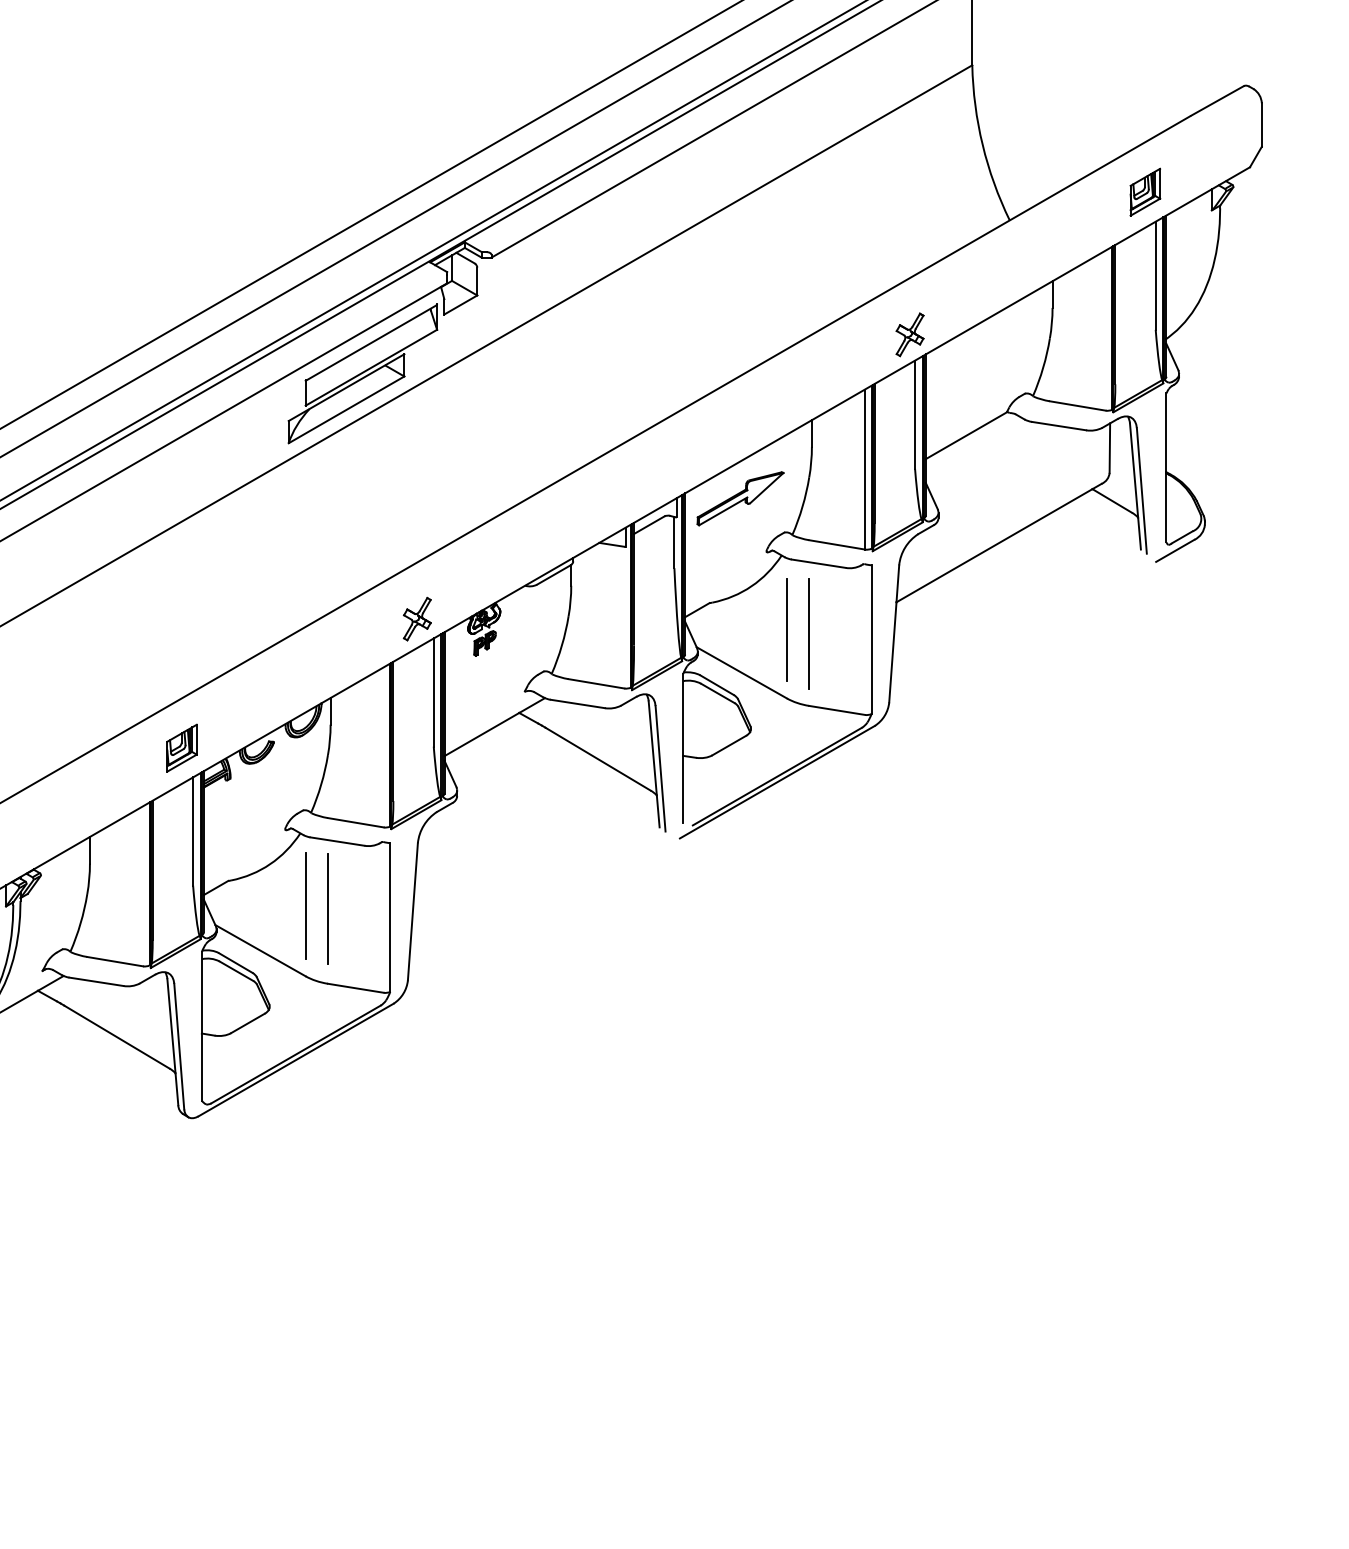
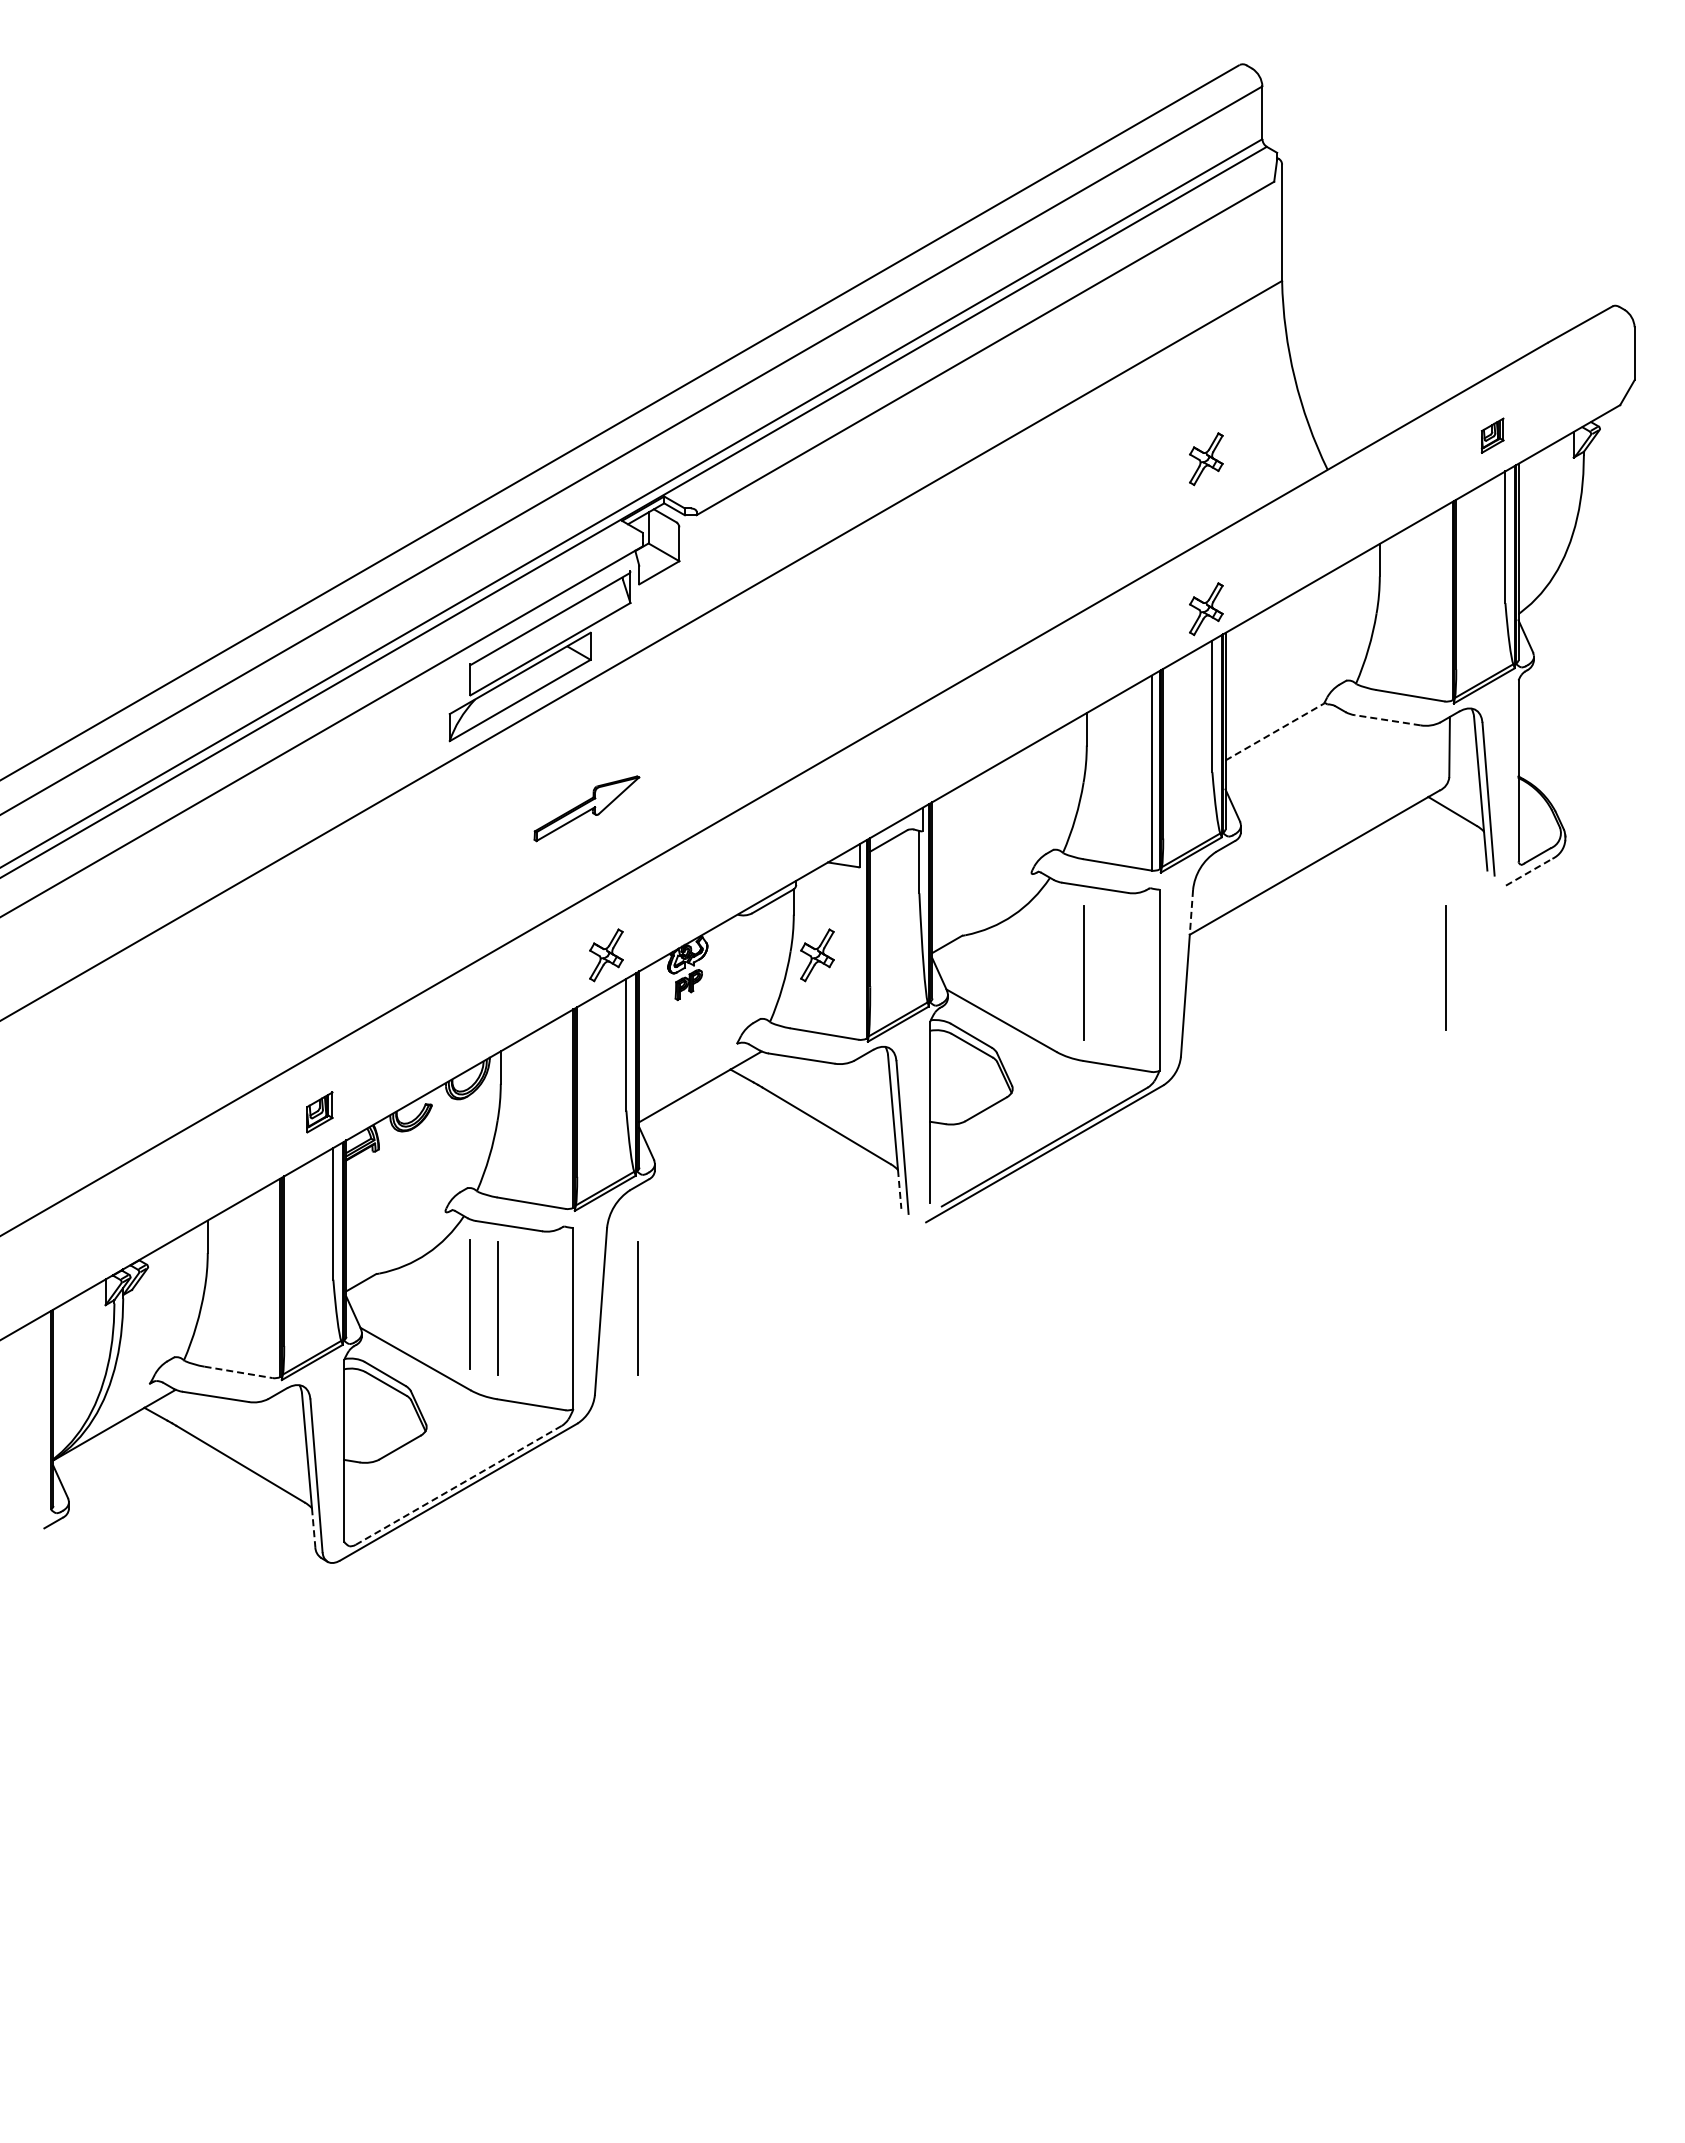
part: (1145, 192) -> (1492, 435), size x0.6
part: (910, 211) -> (1206, 459), added
line: (1058, 426) -> (1387, 720), solid -> dashed
line: (966, 436) -> (1274, 732), solid -> dashed
part: (740, 498) -> (586, 808), moved
line: (1175, 551) -> (1529, 872), solid -> dashed
line: (897, 583) -> (1191, 912), solid -> dashed
part: (590, 619) -> (817, 955), added
line: (787, 629) -> (1445, 967), moved
part: (181, 748) -> (319, 1112), size x0.7
line: (658, 811) -> (899, 1189), solid -> dashed
line: (442, 909) -> (637, 1308), added
line: (116, 961) -> (239, 1372), solid -> dashed
line: (295, 1054) -> (458, 1485), solid -> dashed
line: (176, 1089) -> (313, 1528), solid -> dashed

